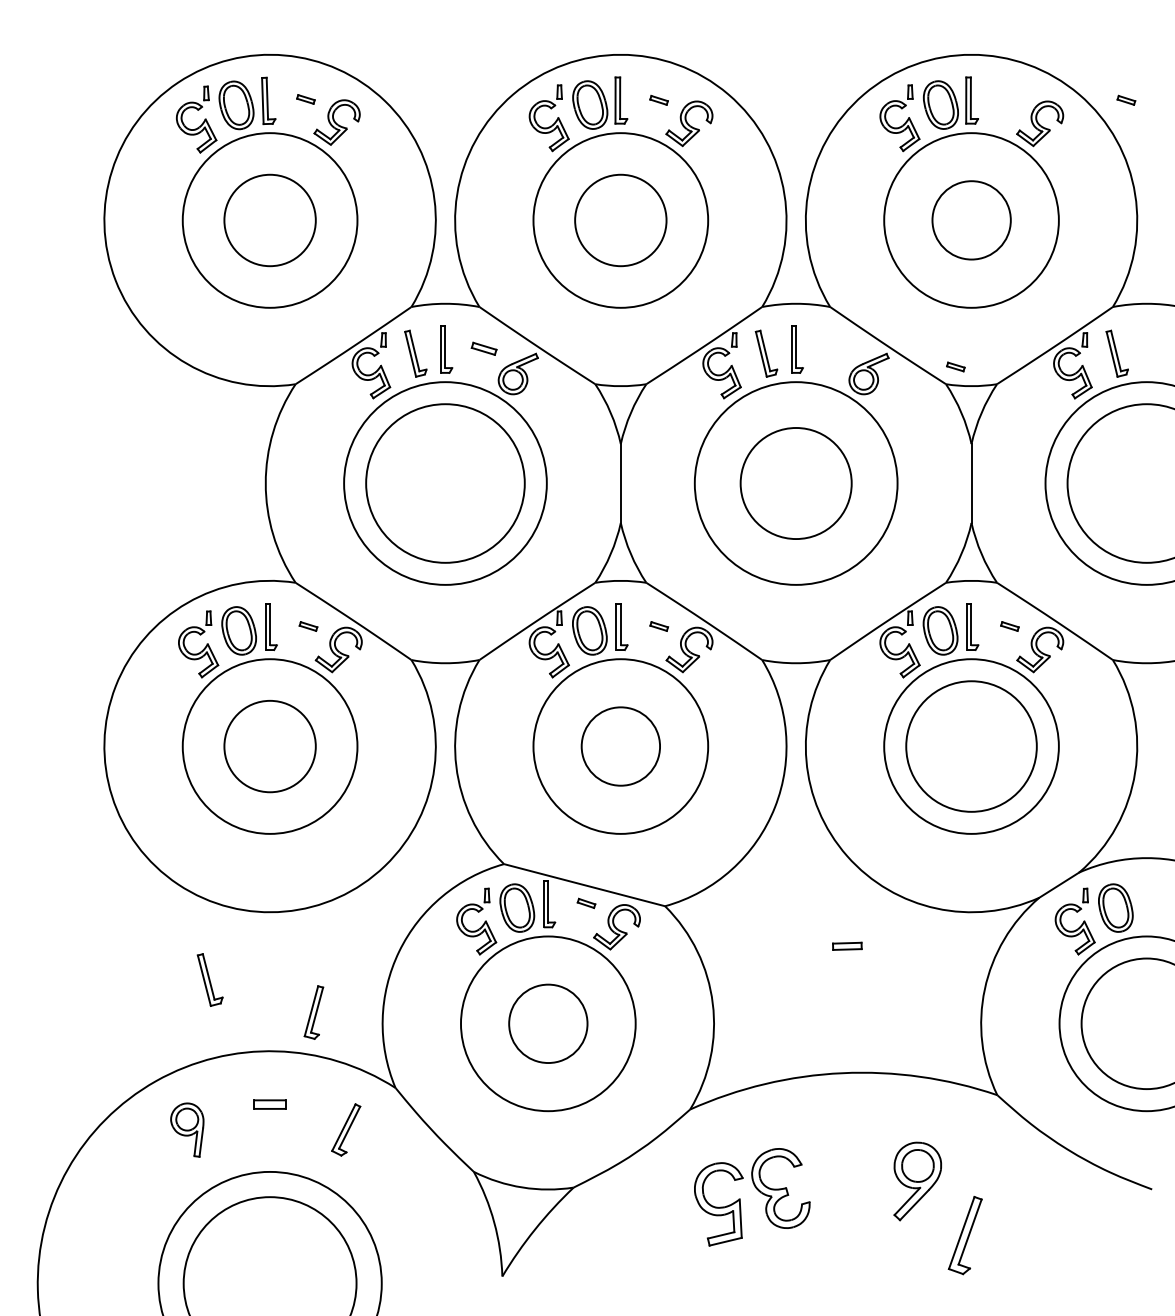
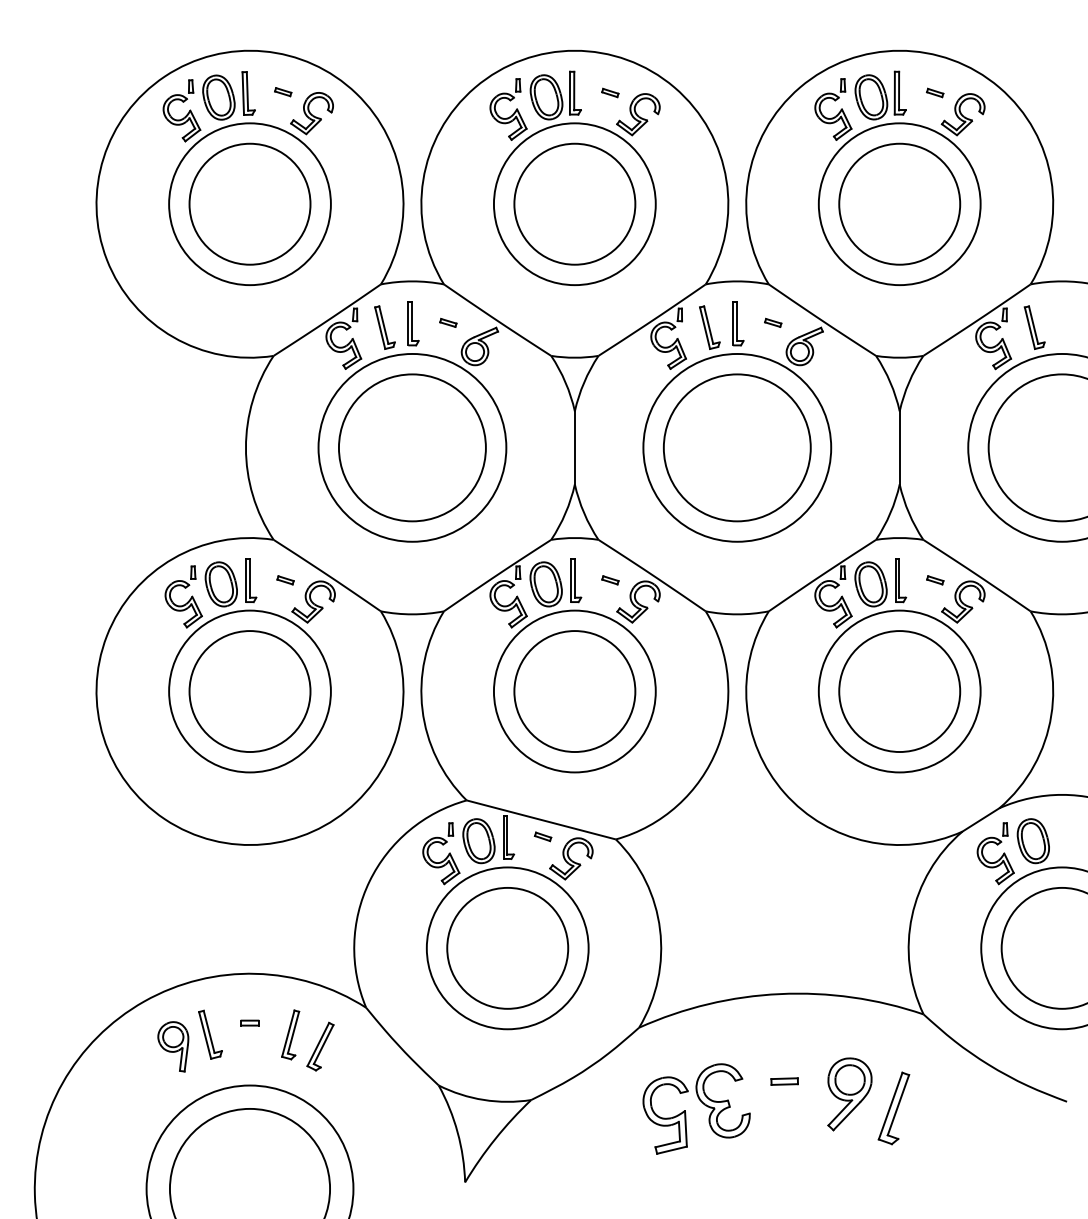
part: (1126, 99) -> (935, 92), moved
circle: (269, 219) -> (249, 203), size x1.43
circle: (620, 219) -> (574, 203), size x1.43
circle: (971, 219) -> (899, 203), size x1.67
part: (484, 348) -> (448, 322), size x0.71
part: (956, 366) -> (773, 322), moved
circle: (795, 483) -> (736, 447), size x1.43
circle: (269, 746) -> (249, 691), size x1.43
circle: (620, 746) -> (574, 691), size x1.67
part: (847, 946) -> (784, 1081), moved
part: (210, 979) -> (210, 1034), moved
part: (313, 1012) -> (290, 1034), moved
circle: (548, 1022) -> (507, 947), size x1.67
part: (269, 1103) -> (249, 1022), size x0.62
part: (964, 1235) -> (893, 1108), moved

